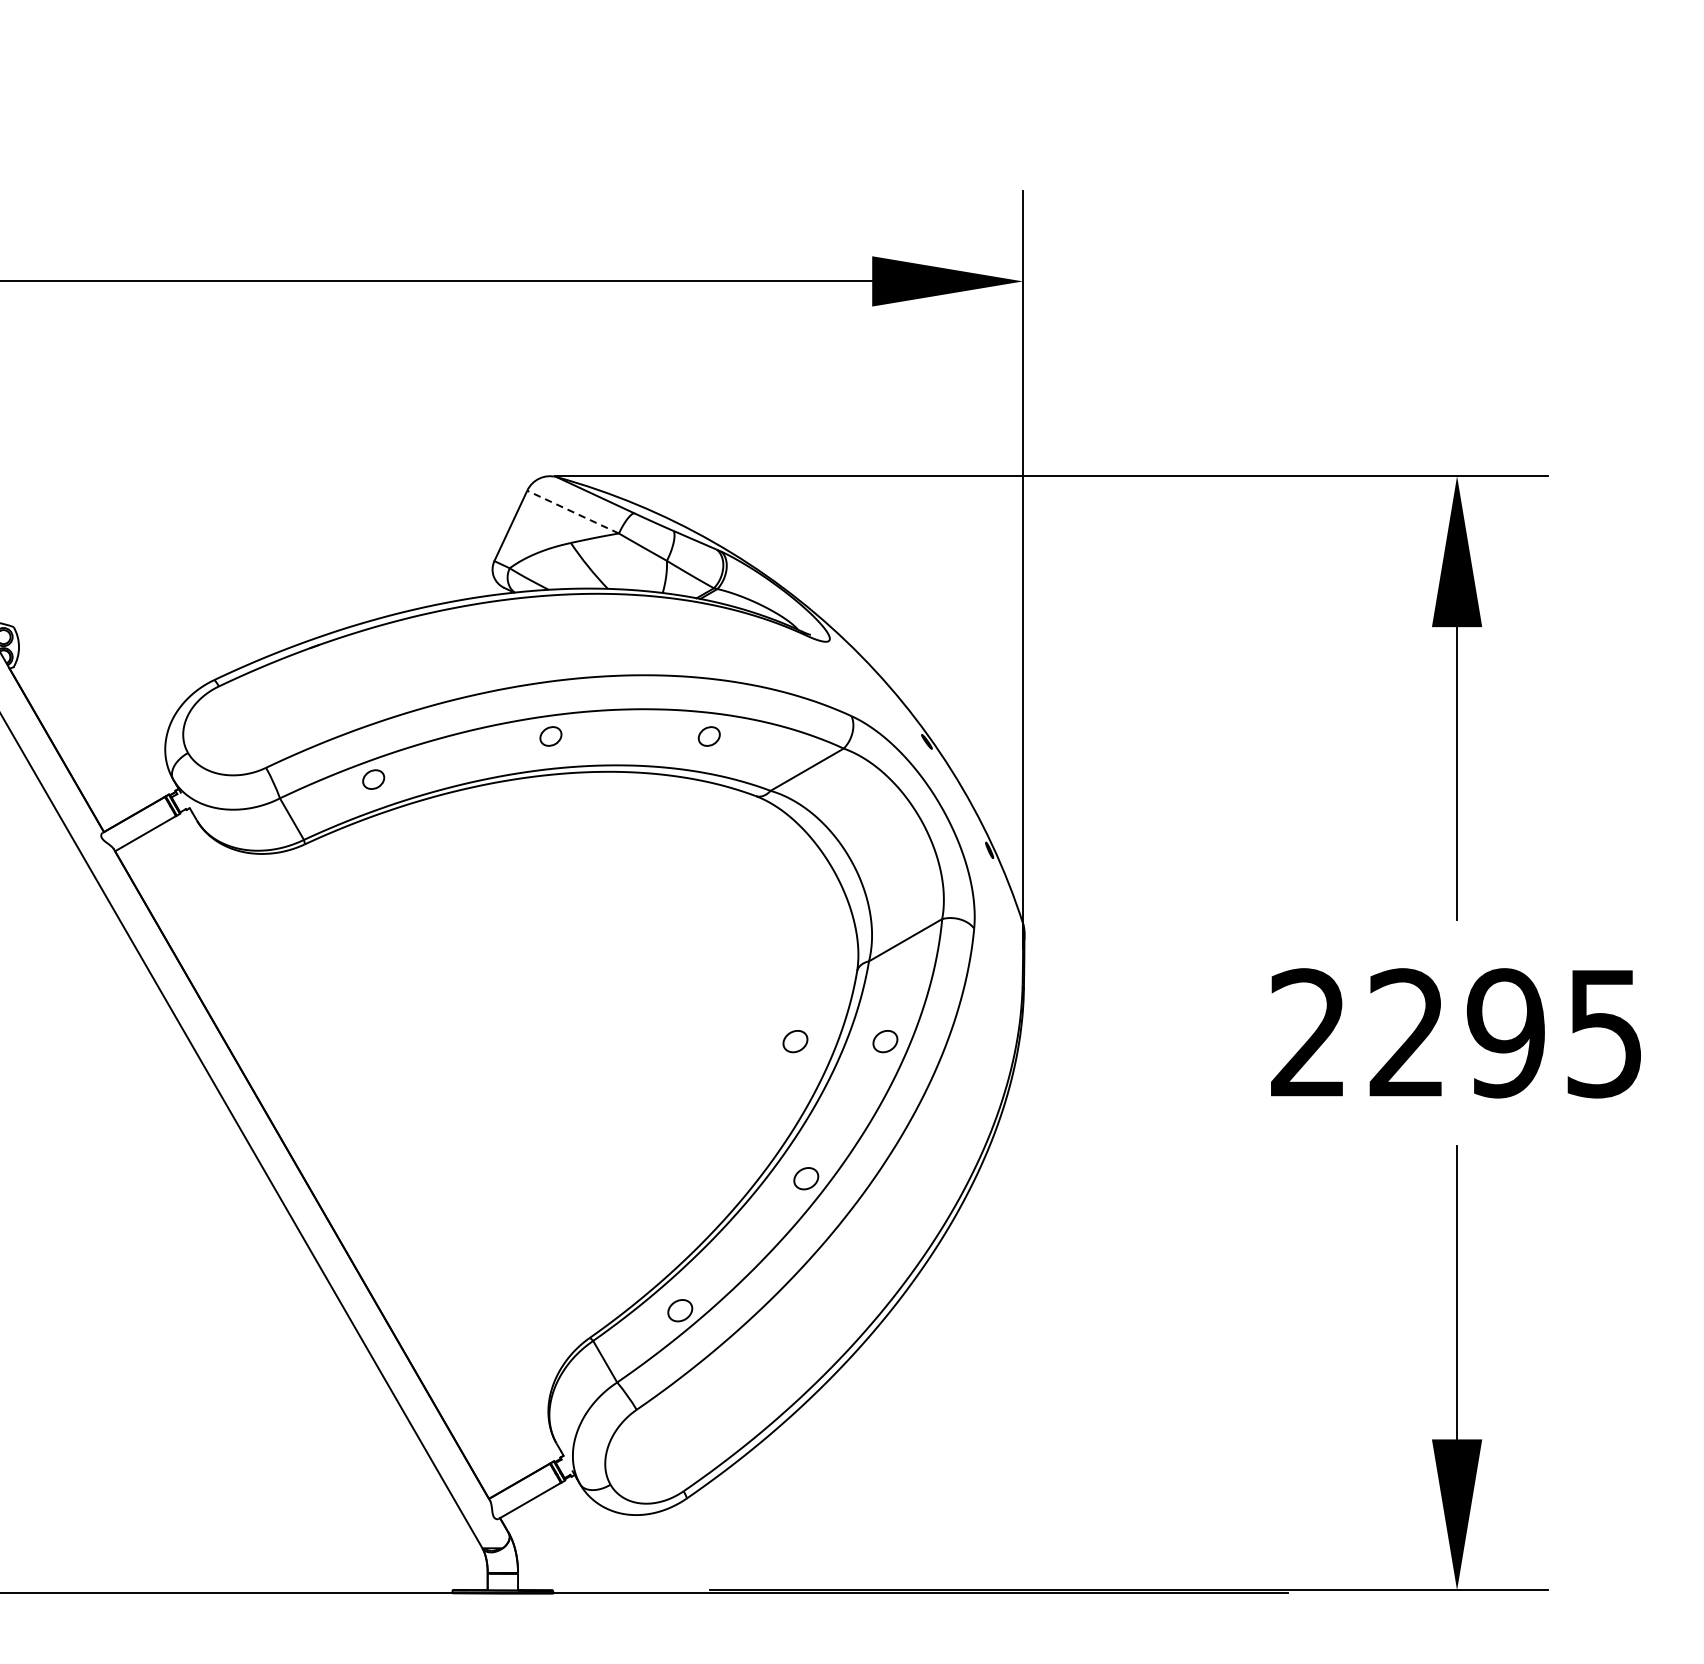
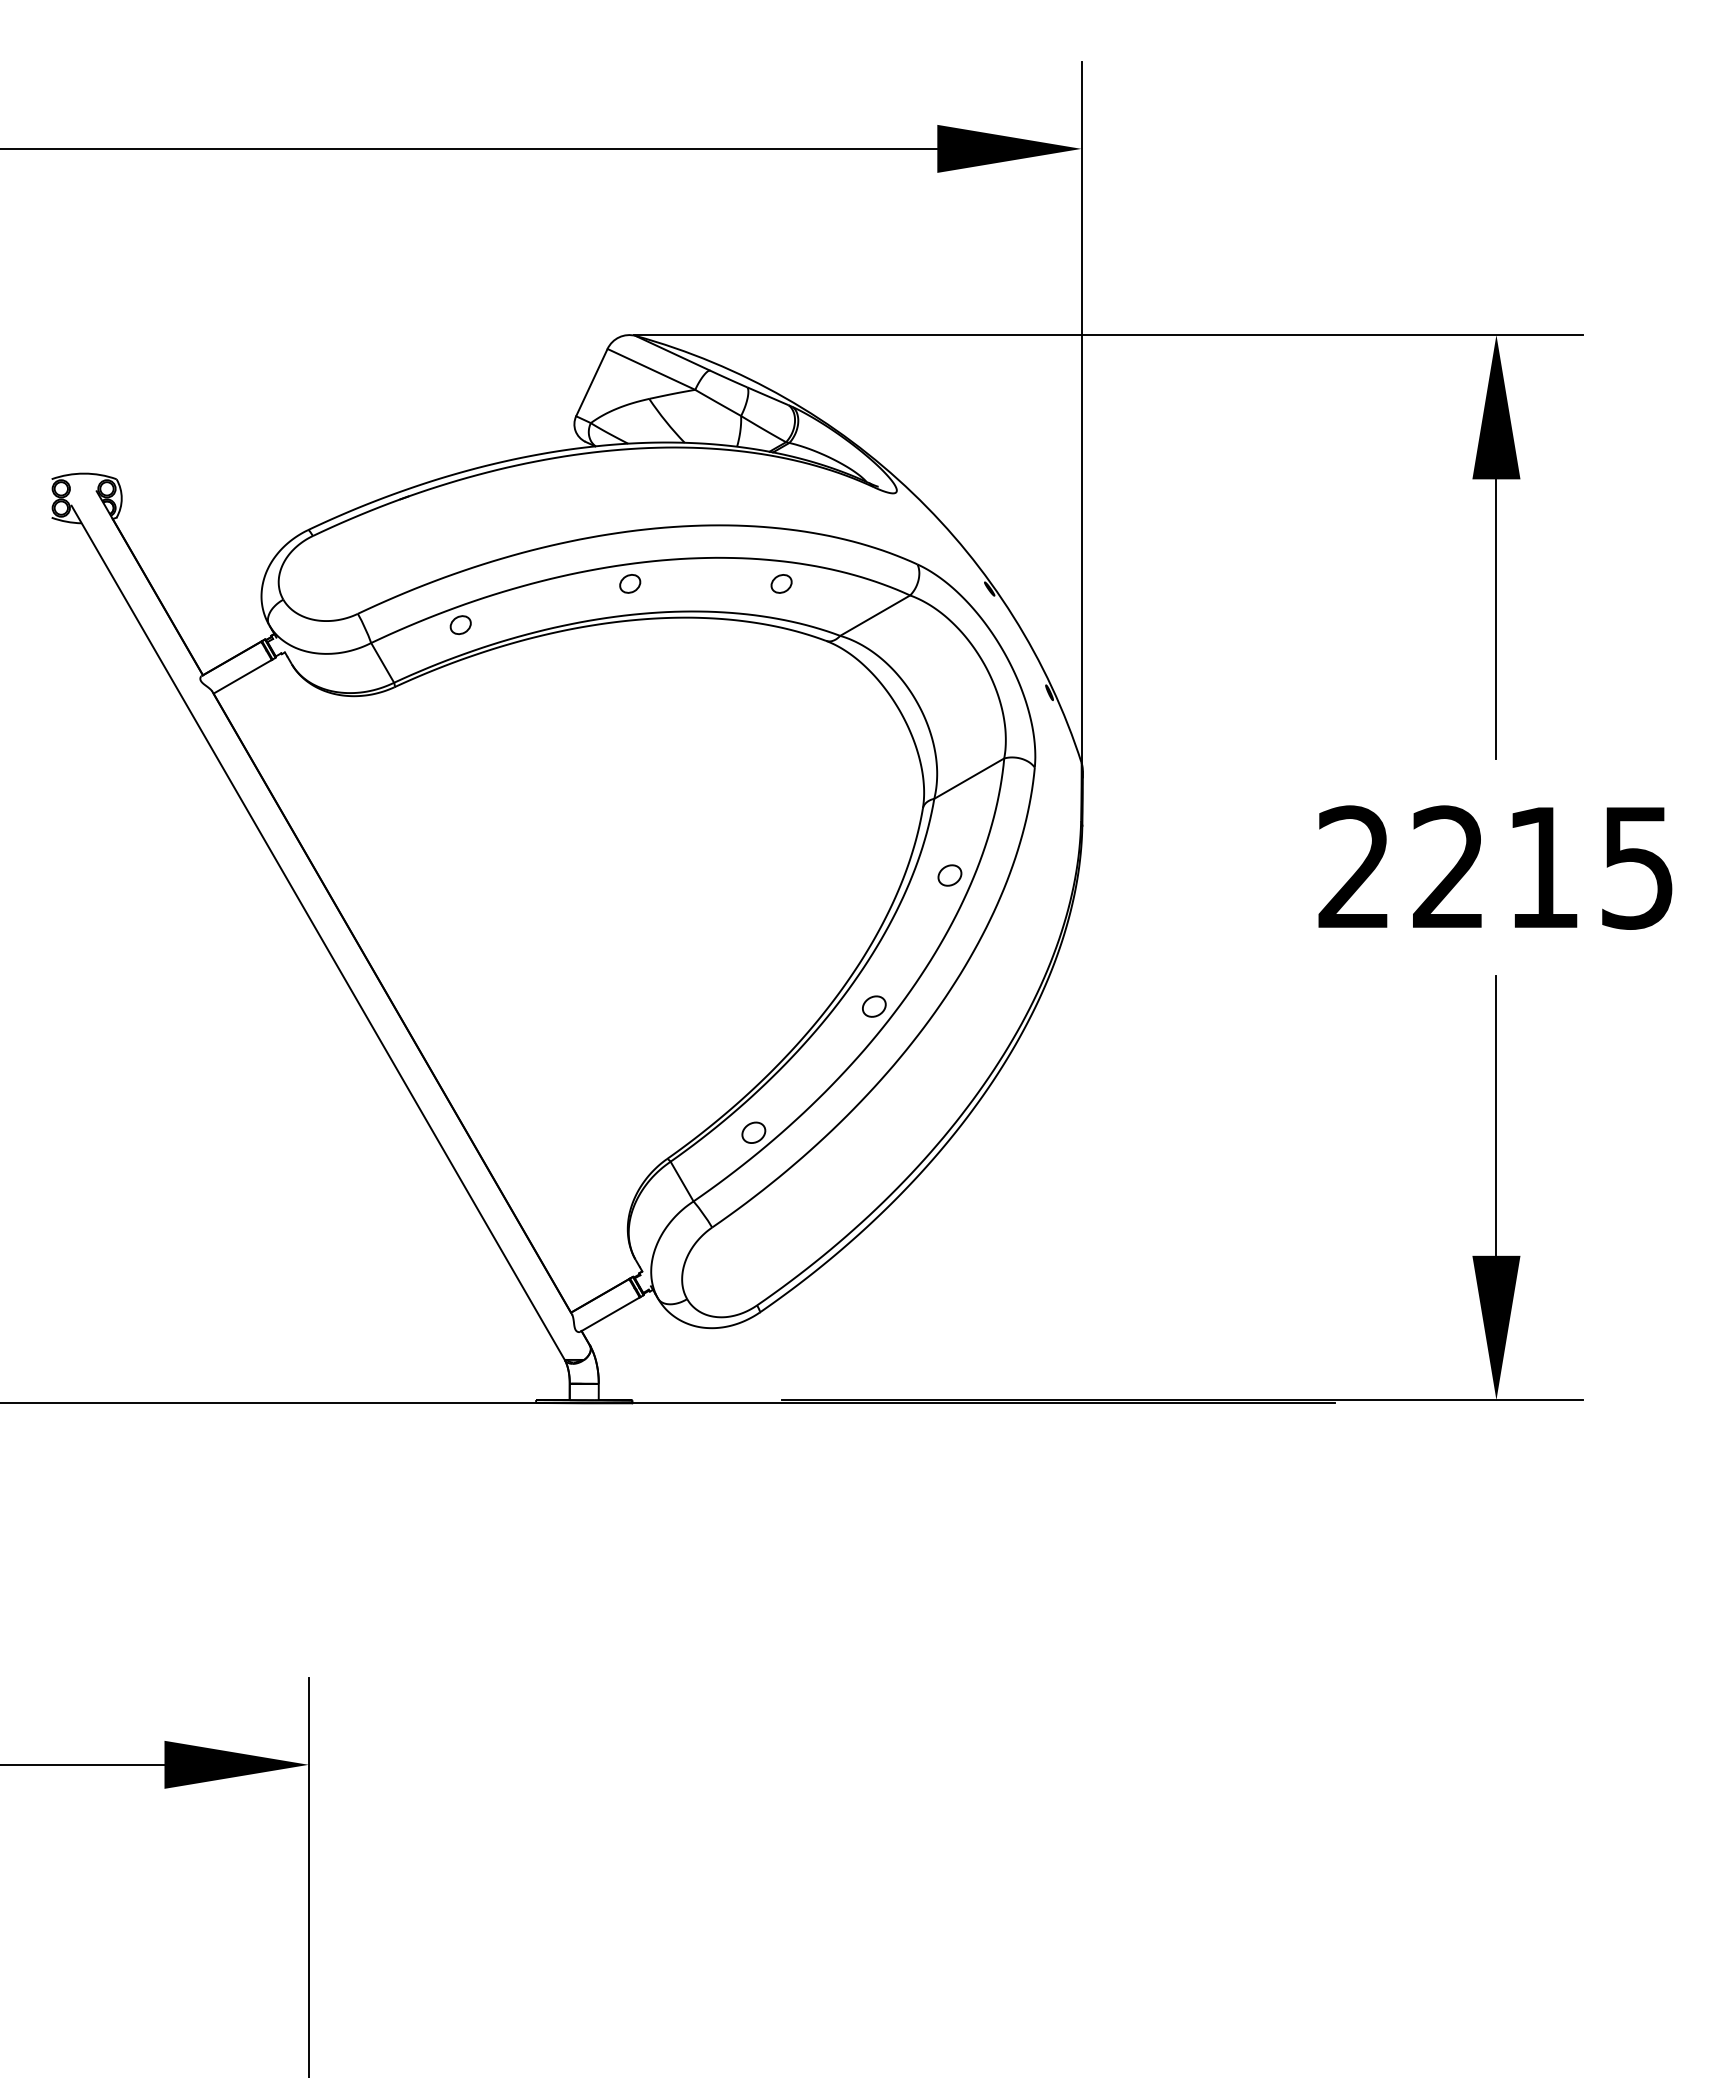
line: (572, 512) -> (650, 369), dashed -> solid
text: (1505, 1033) -> (1542, 867), 2295 -> 2215
part: (794, 1041) -> (863, 875), removed

